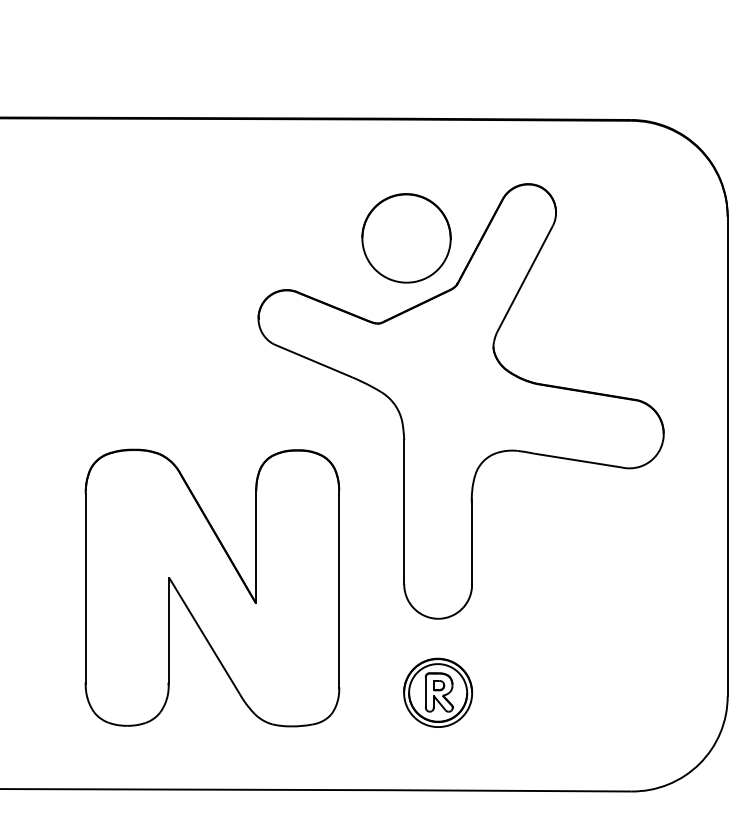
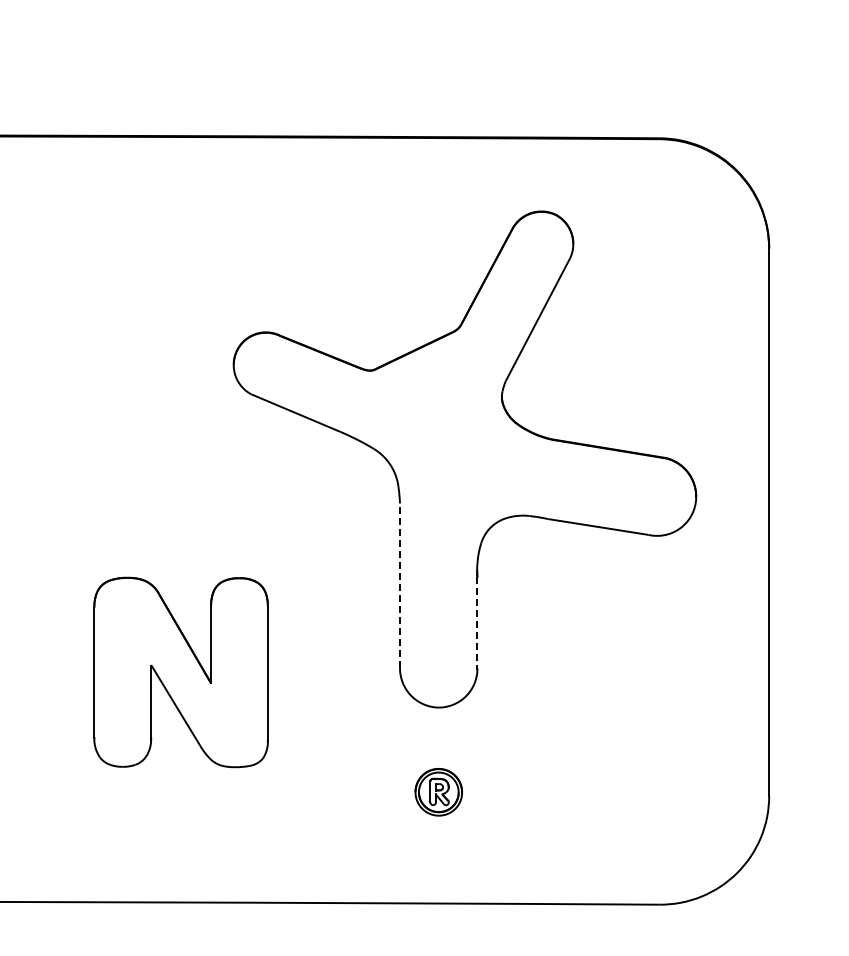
part: (406, 237) -> (402, 272), removed
line: (404, 511) -> (400, 585), solid -> dashed
line: (472, 544) -> (477, 622), solid -> dashed
part: (211, 588) -> (180, 672), size x0.6
part: (437, 693) -> (438, 792), size x0.6

